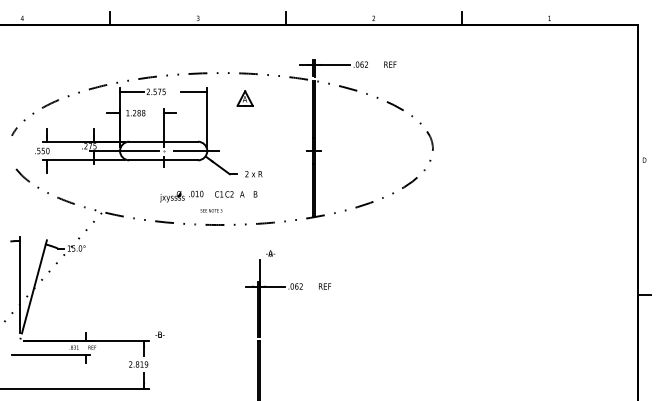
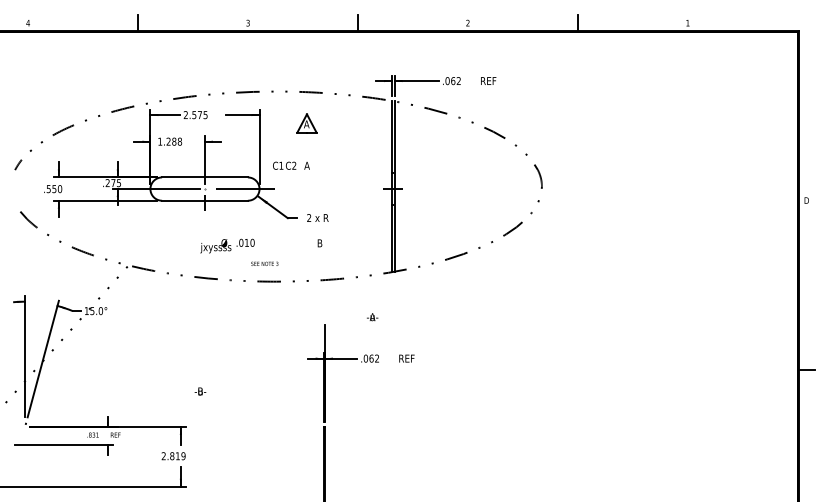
text: (229, 194) -> (291, 165), moved
text: (270, 253) -> (372, 317), moved
text: (159, 334) -> (199, 391), moved

